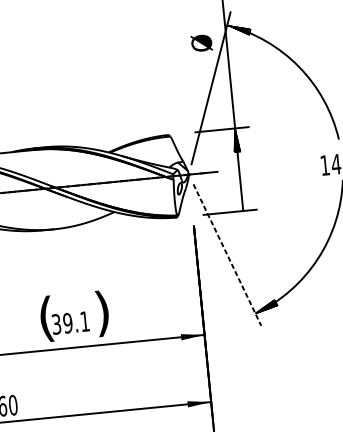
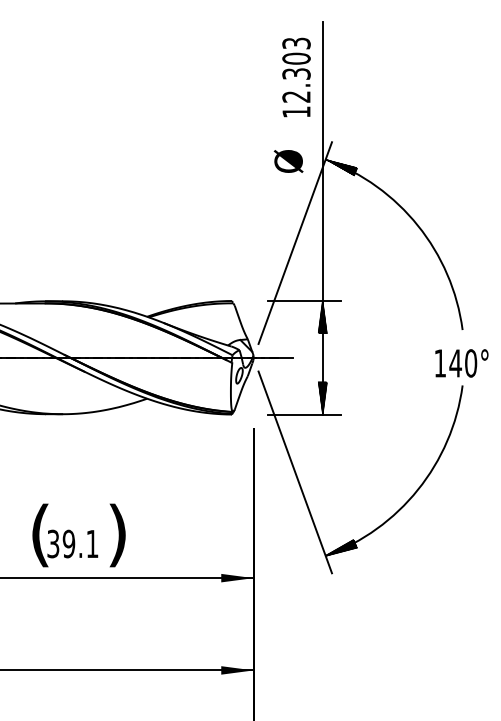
text: (201, 43) -> (288, 161), moved
hatch: (241, 199) -> (322, 398), added
line: (227, 255) -> (295, 472), dashed -> solid

